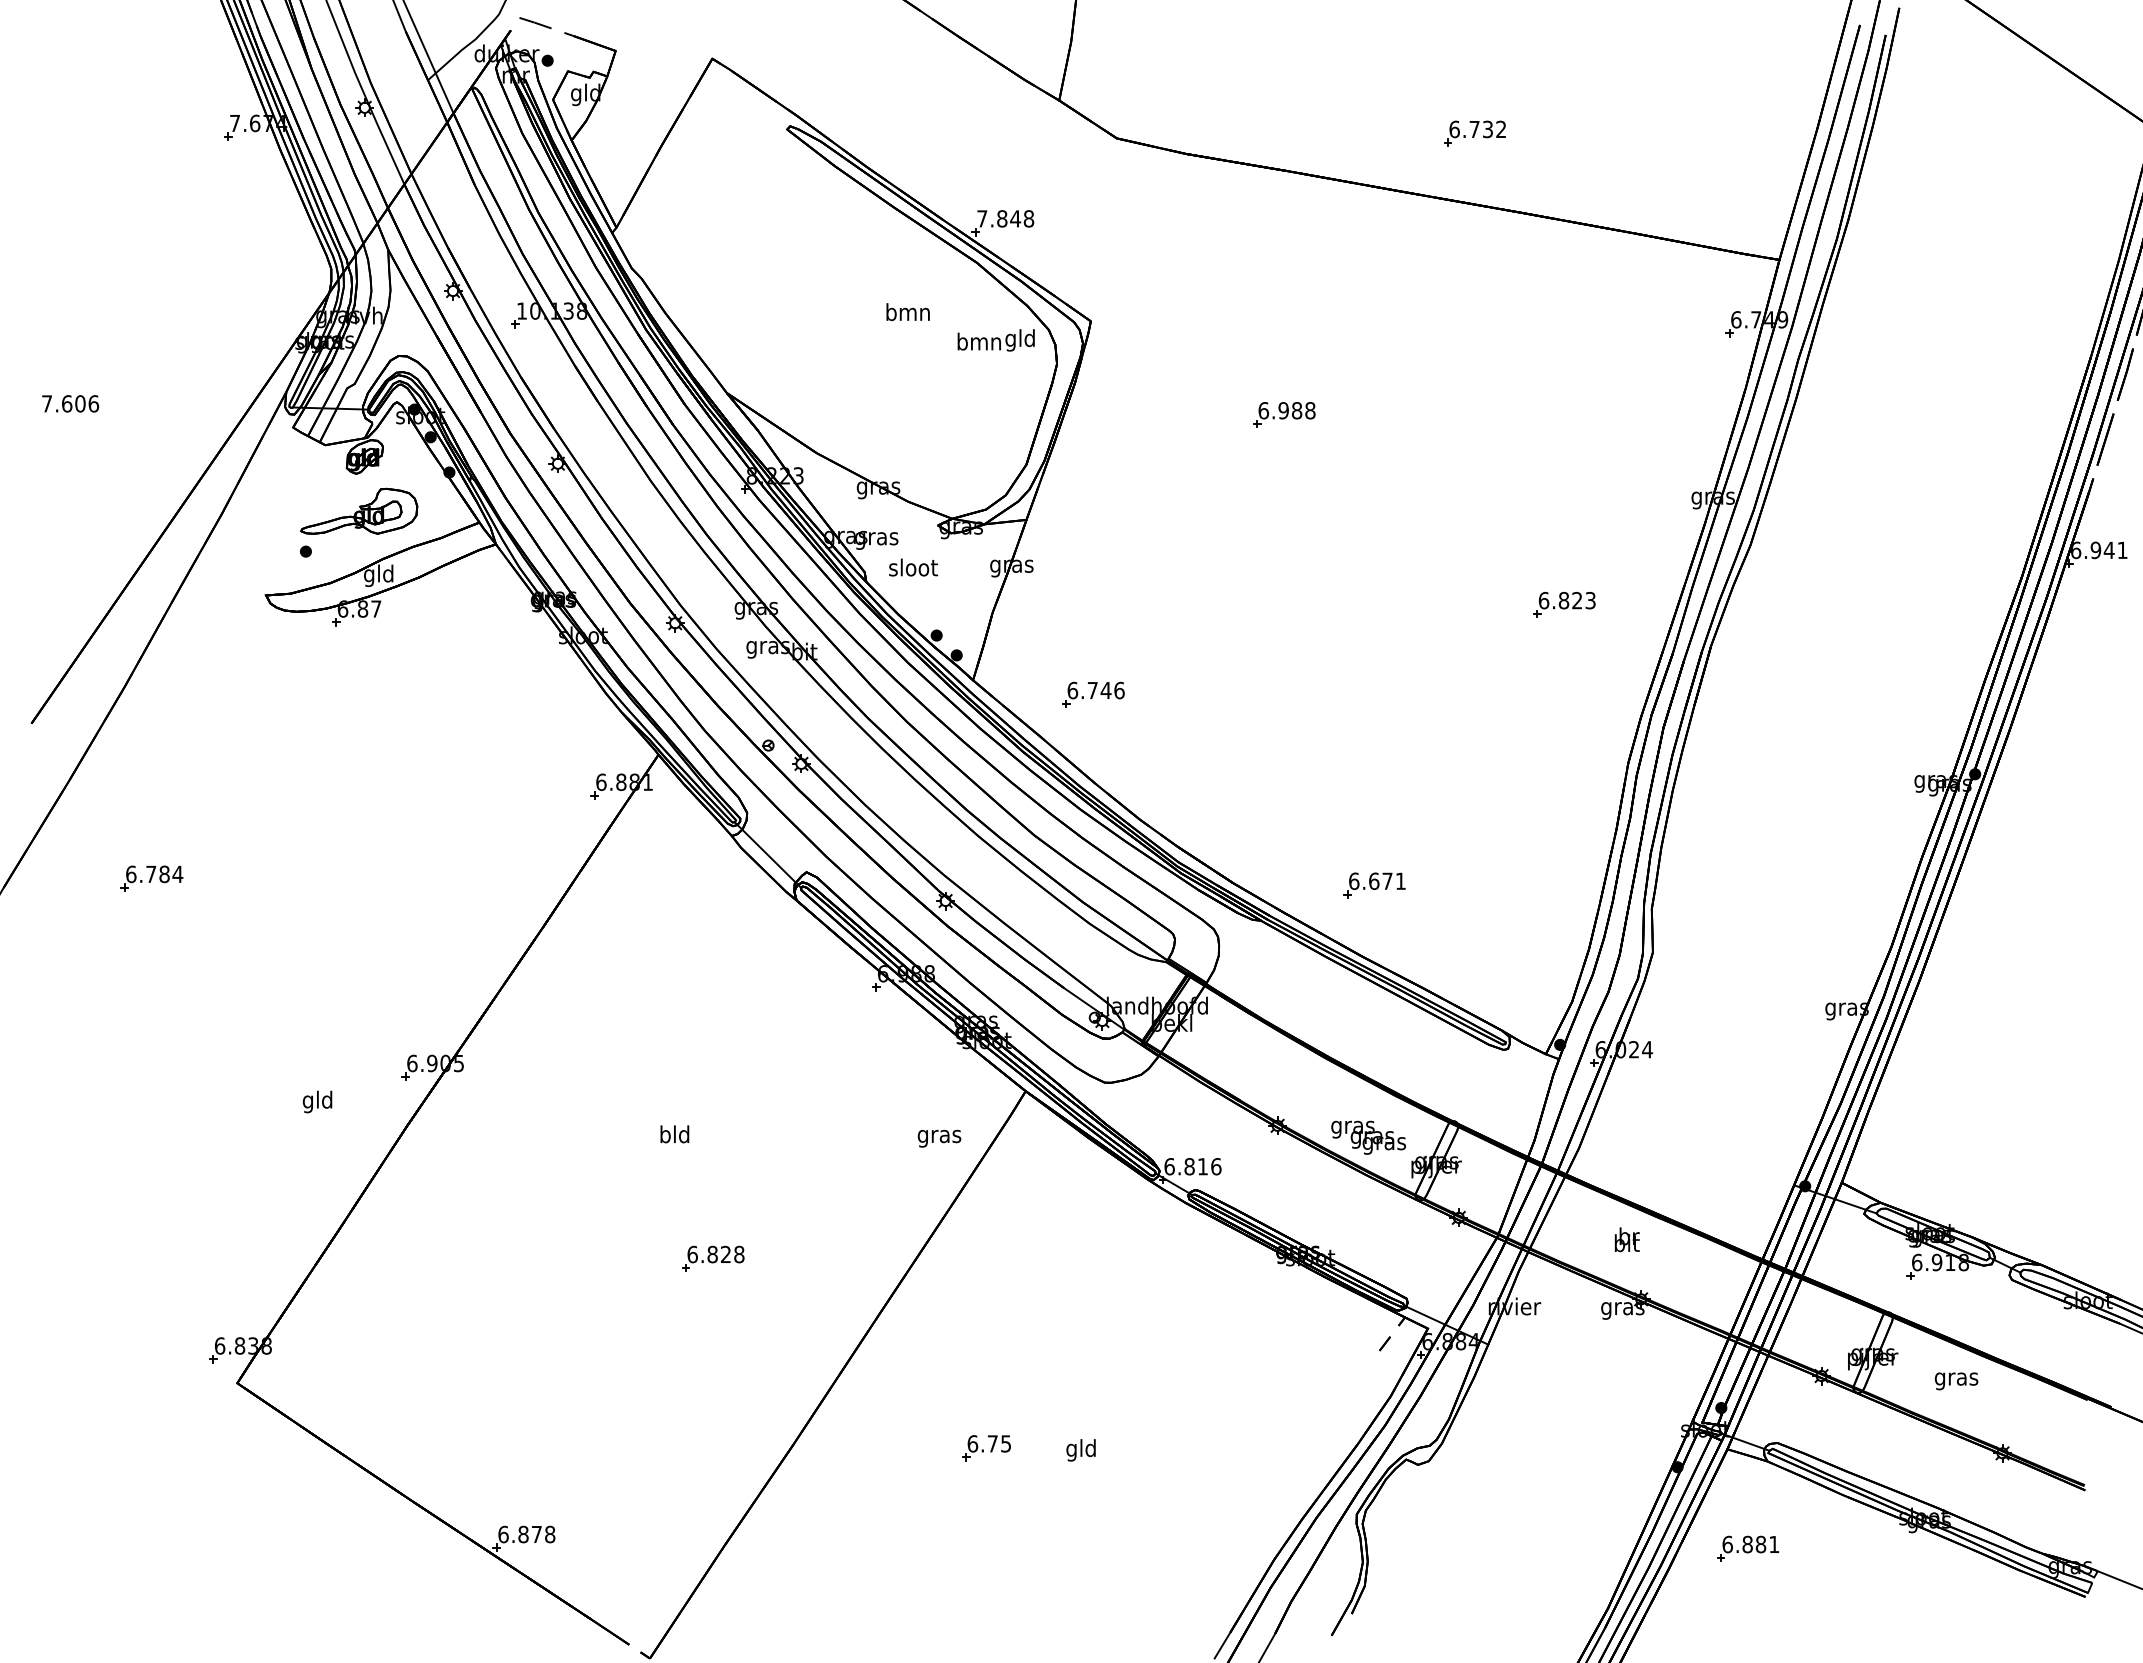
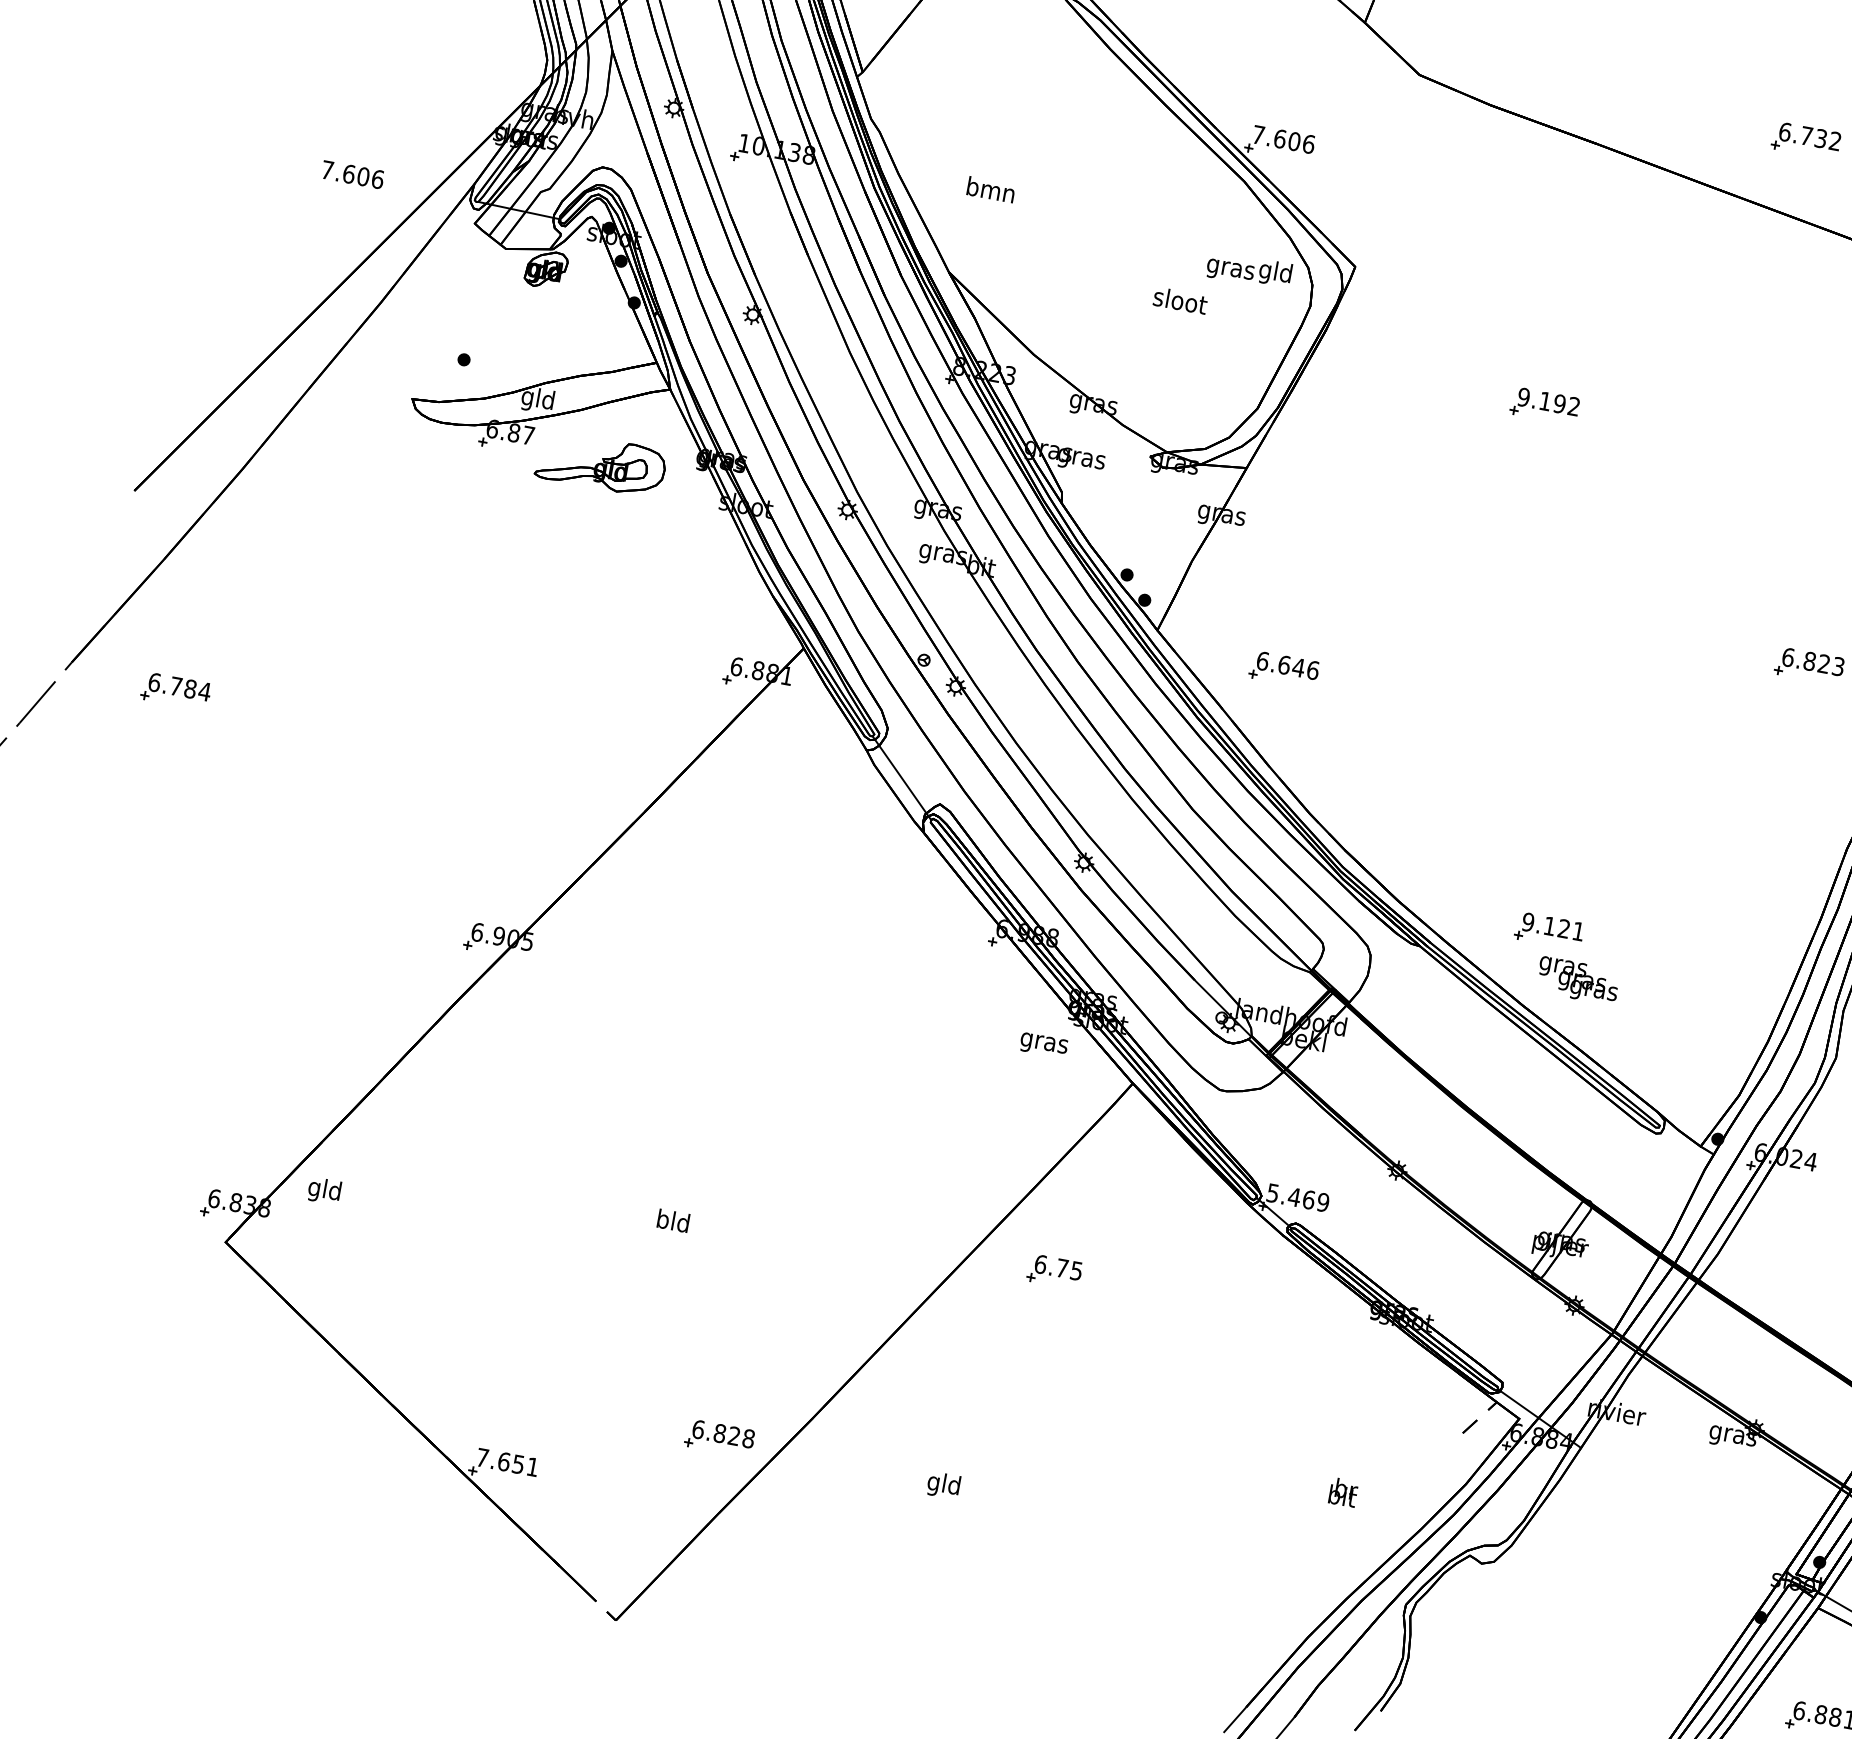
text: (1015, 218) -> (1294, 141), 7.848 -> 7.606
text: (907, 312) -> (990, 190), moved
text: (978, 343) -> (1229, 268), bmn -> gras
text: (70, 403) -> (352, 174), moved
text: (1286, 410) -> (1548, 401), 6.988 -> 9.192
part: (359, 510) -> (601, 462), moved
text: (913, 567) -> (1180, 300), moved
text: (1092, 690) -> (1284, 664), 6.746 -> 6.646
part: (151, 878) -> (175, 690), moved
text: (1370, 881) -> (1545, 925), 6.671 -> 9.121
text: (317, 1101) -> (324, 1190), moved
text: (674, 1134) -> (673, 1221), moved
text: (1368, 1137) -> (1578, 980), moved
text: (939, 1138) -> (1043, 1045), moved
text: (1192, 1166) -> (1297, 1197), 6.816 -> 5.469
text: (1626, 1239) -> (1342, 1492), moved
part: (713, 1258) -> (720, 1437), moved
part: (986, 1448) -> (1054, 1272), moved
text: (1080, 1450) -> (943, 1485), moved
text: (526, 1534) -> (507, 1462), 6.878 -> 7.651

